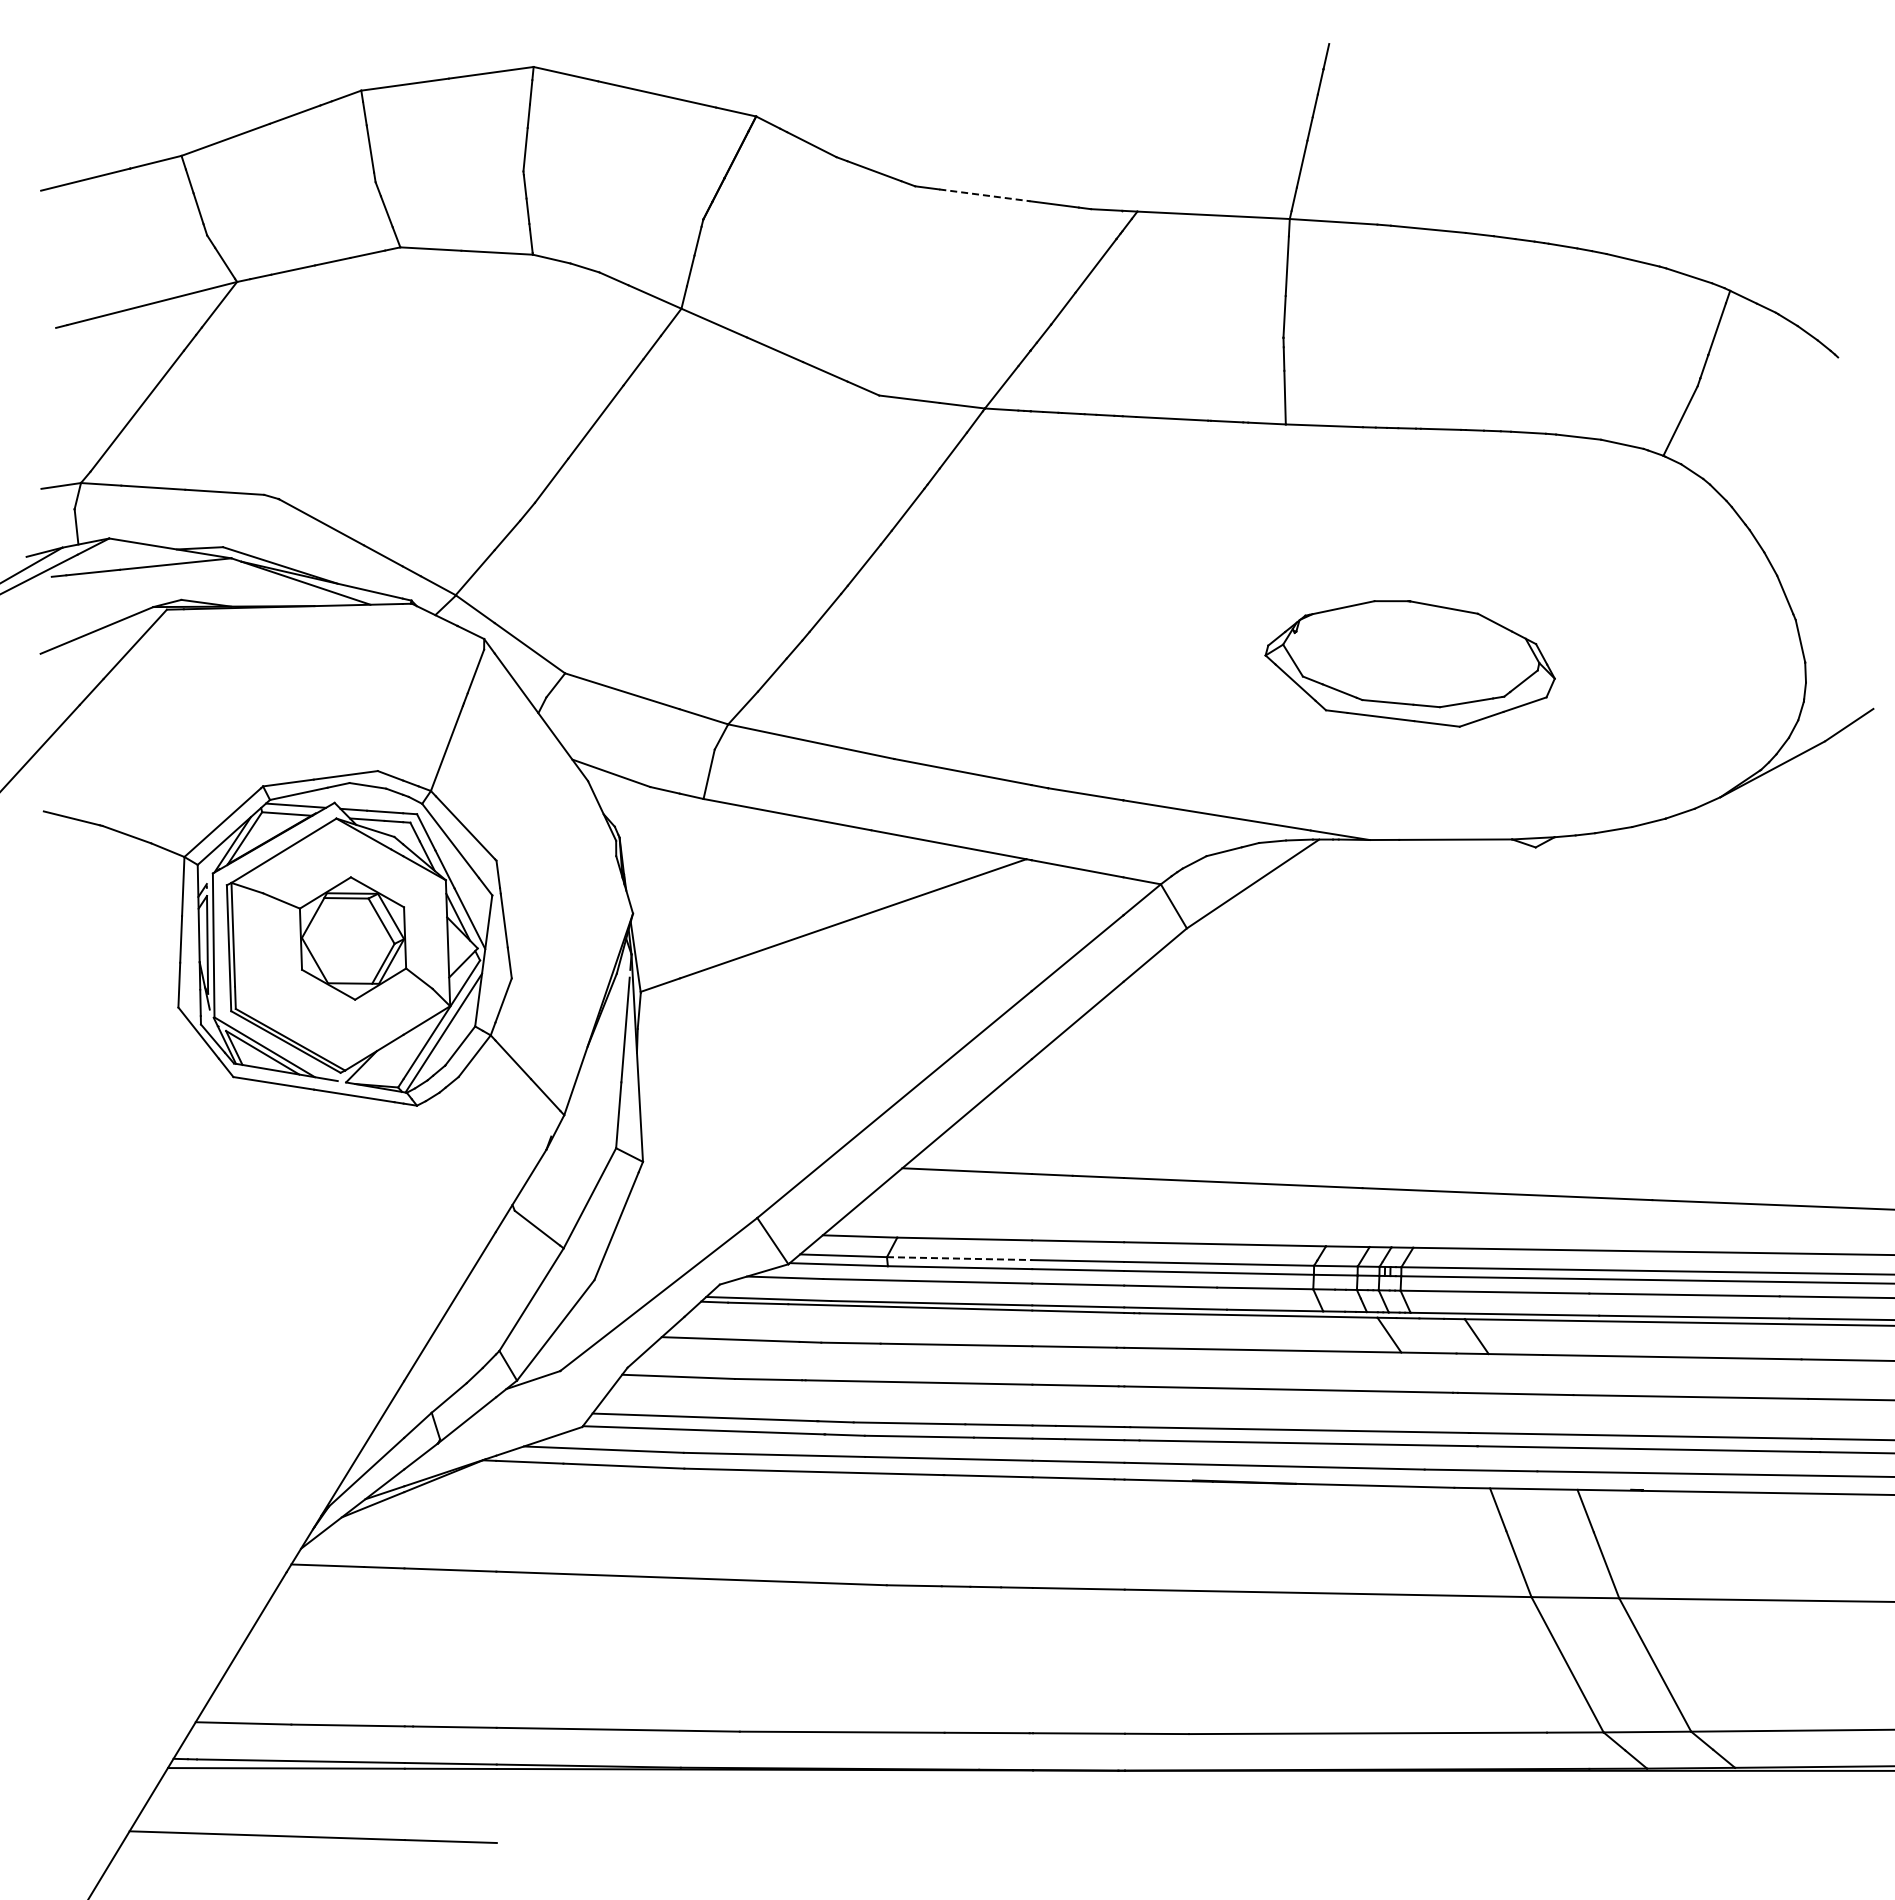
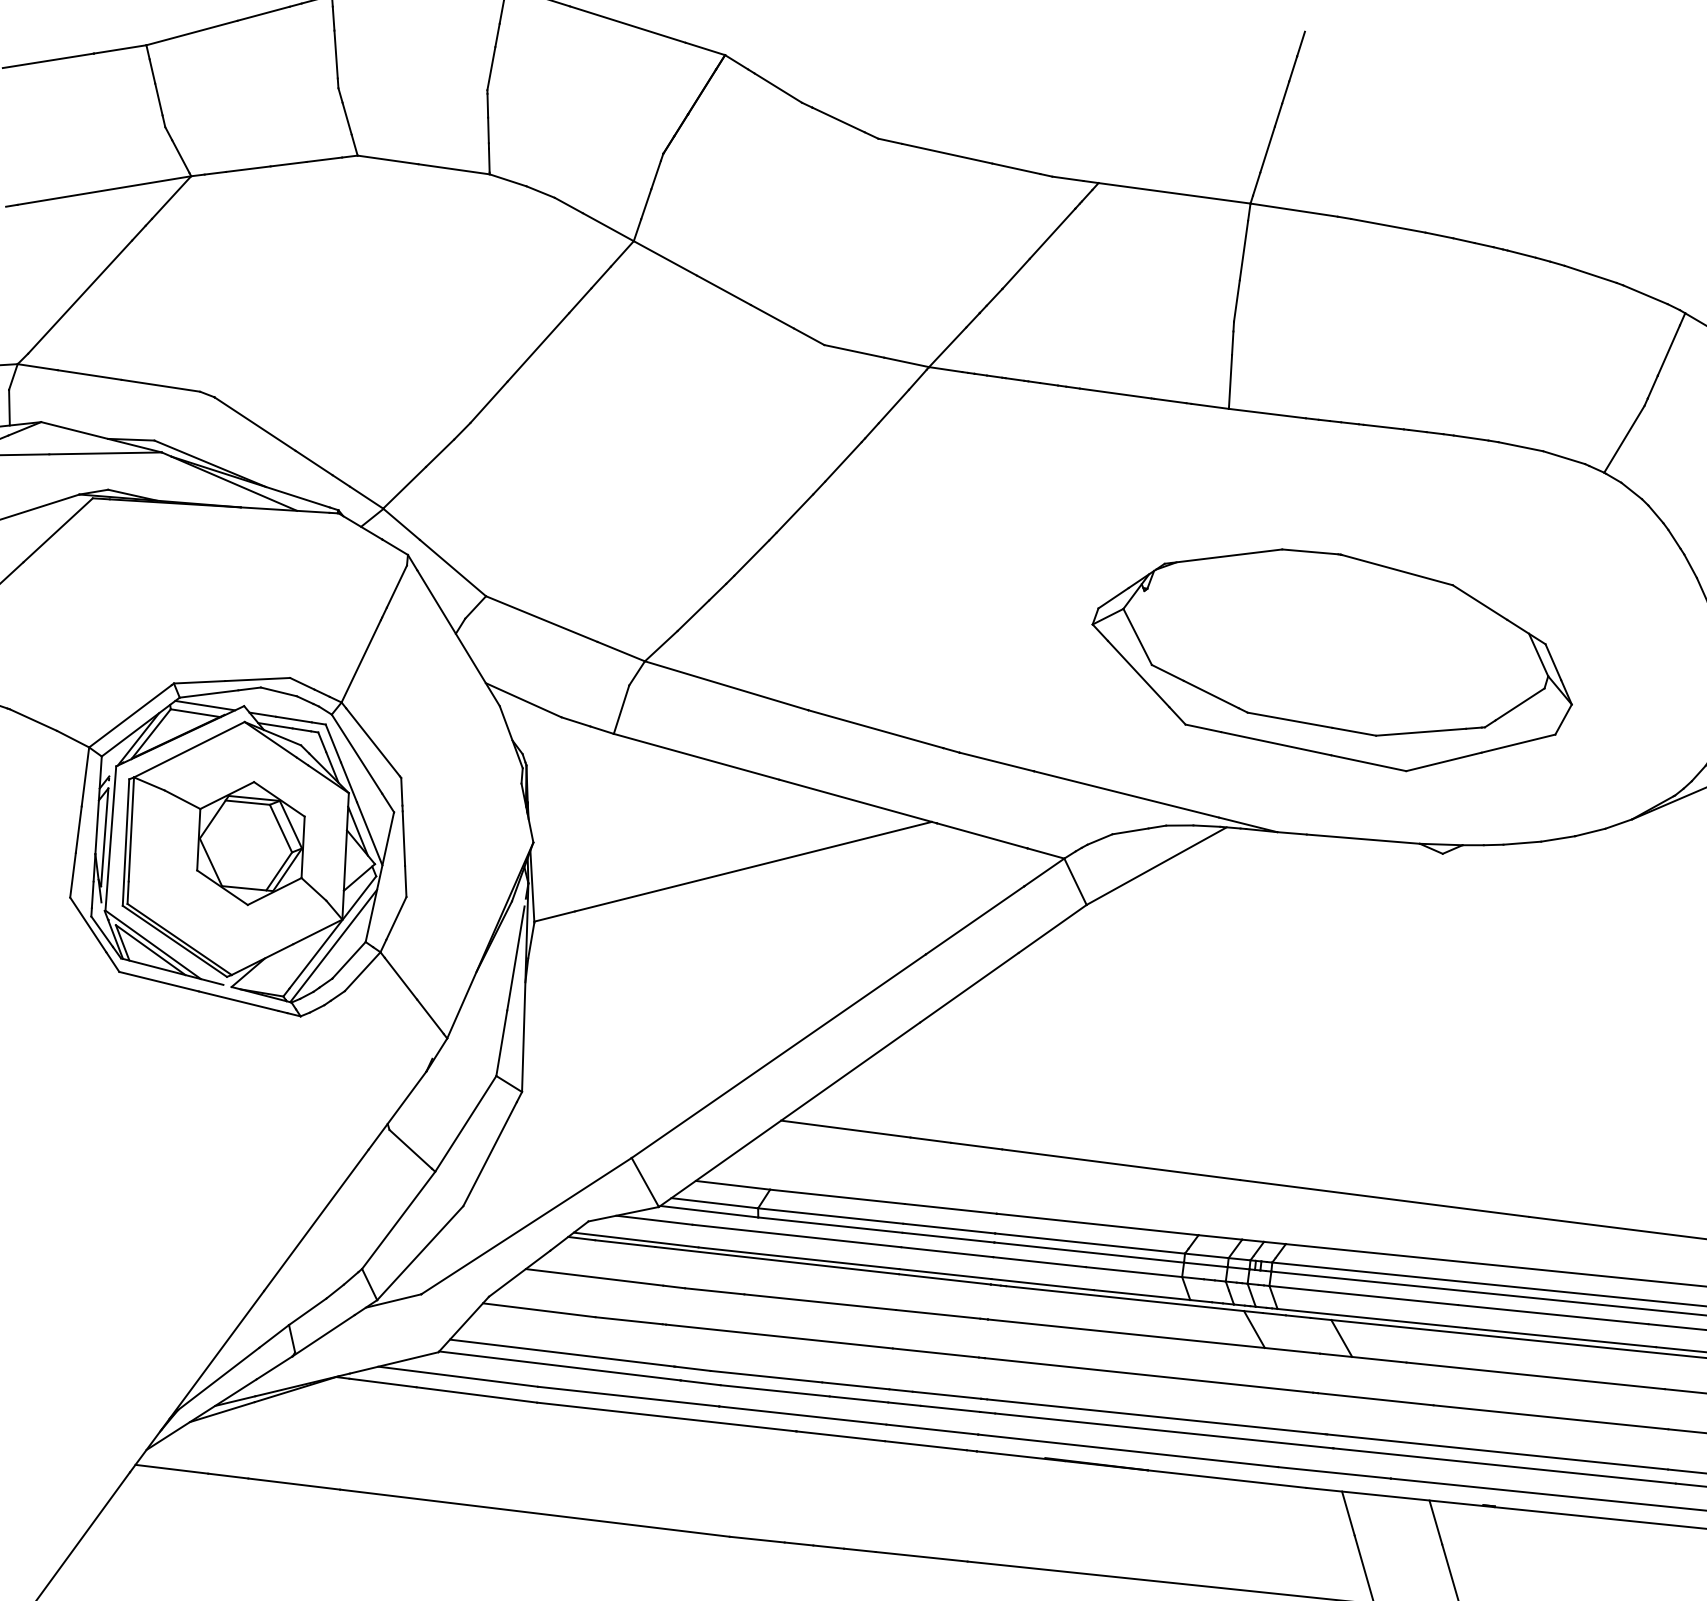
line: (984, 195) -> (946, 153), dashed -> solid
part: (1410, 663) -> (1333, 658), size x1.67
line: (959, 1258) -> (830, 1215), dashed -> solid

